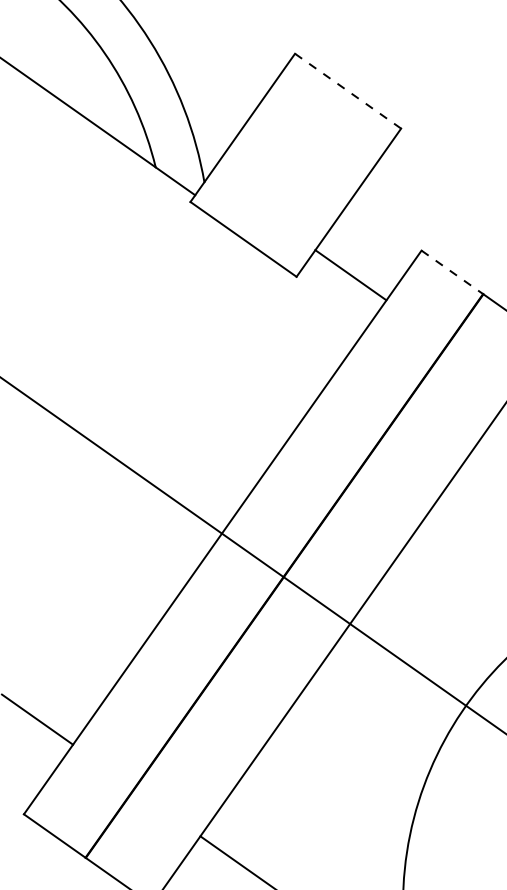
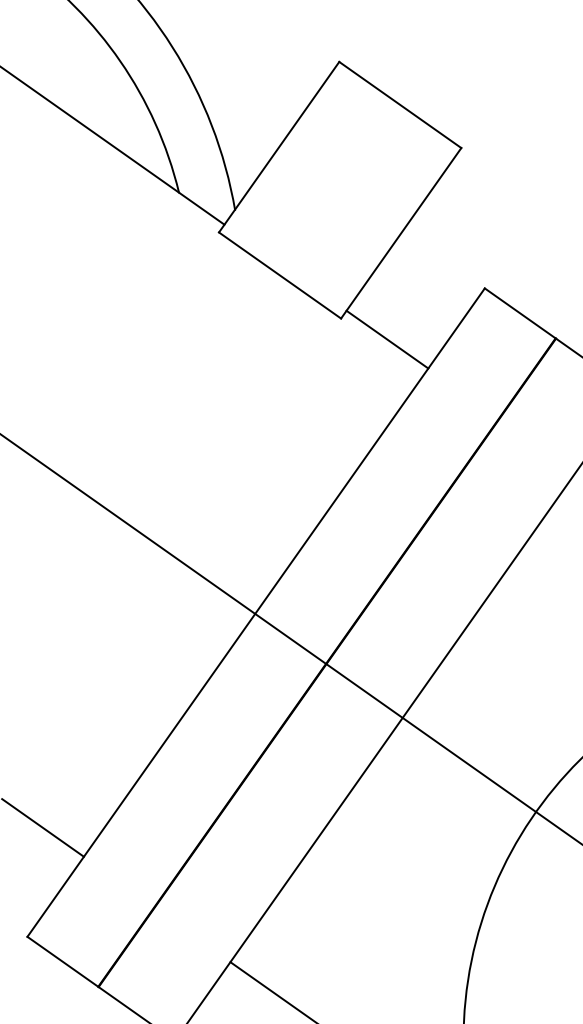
line: (348, 91) -> (400, 105), dashed -> solid
line: (452, 272) -> (520, 313), dashed -> solid
line: (350, 275) -> (387, 339), moved

